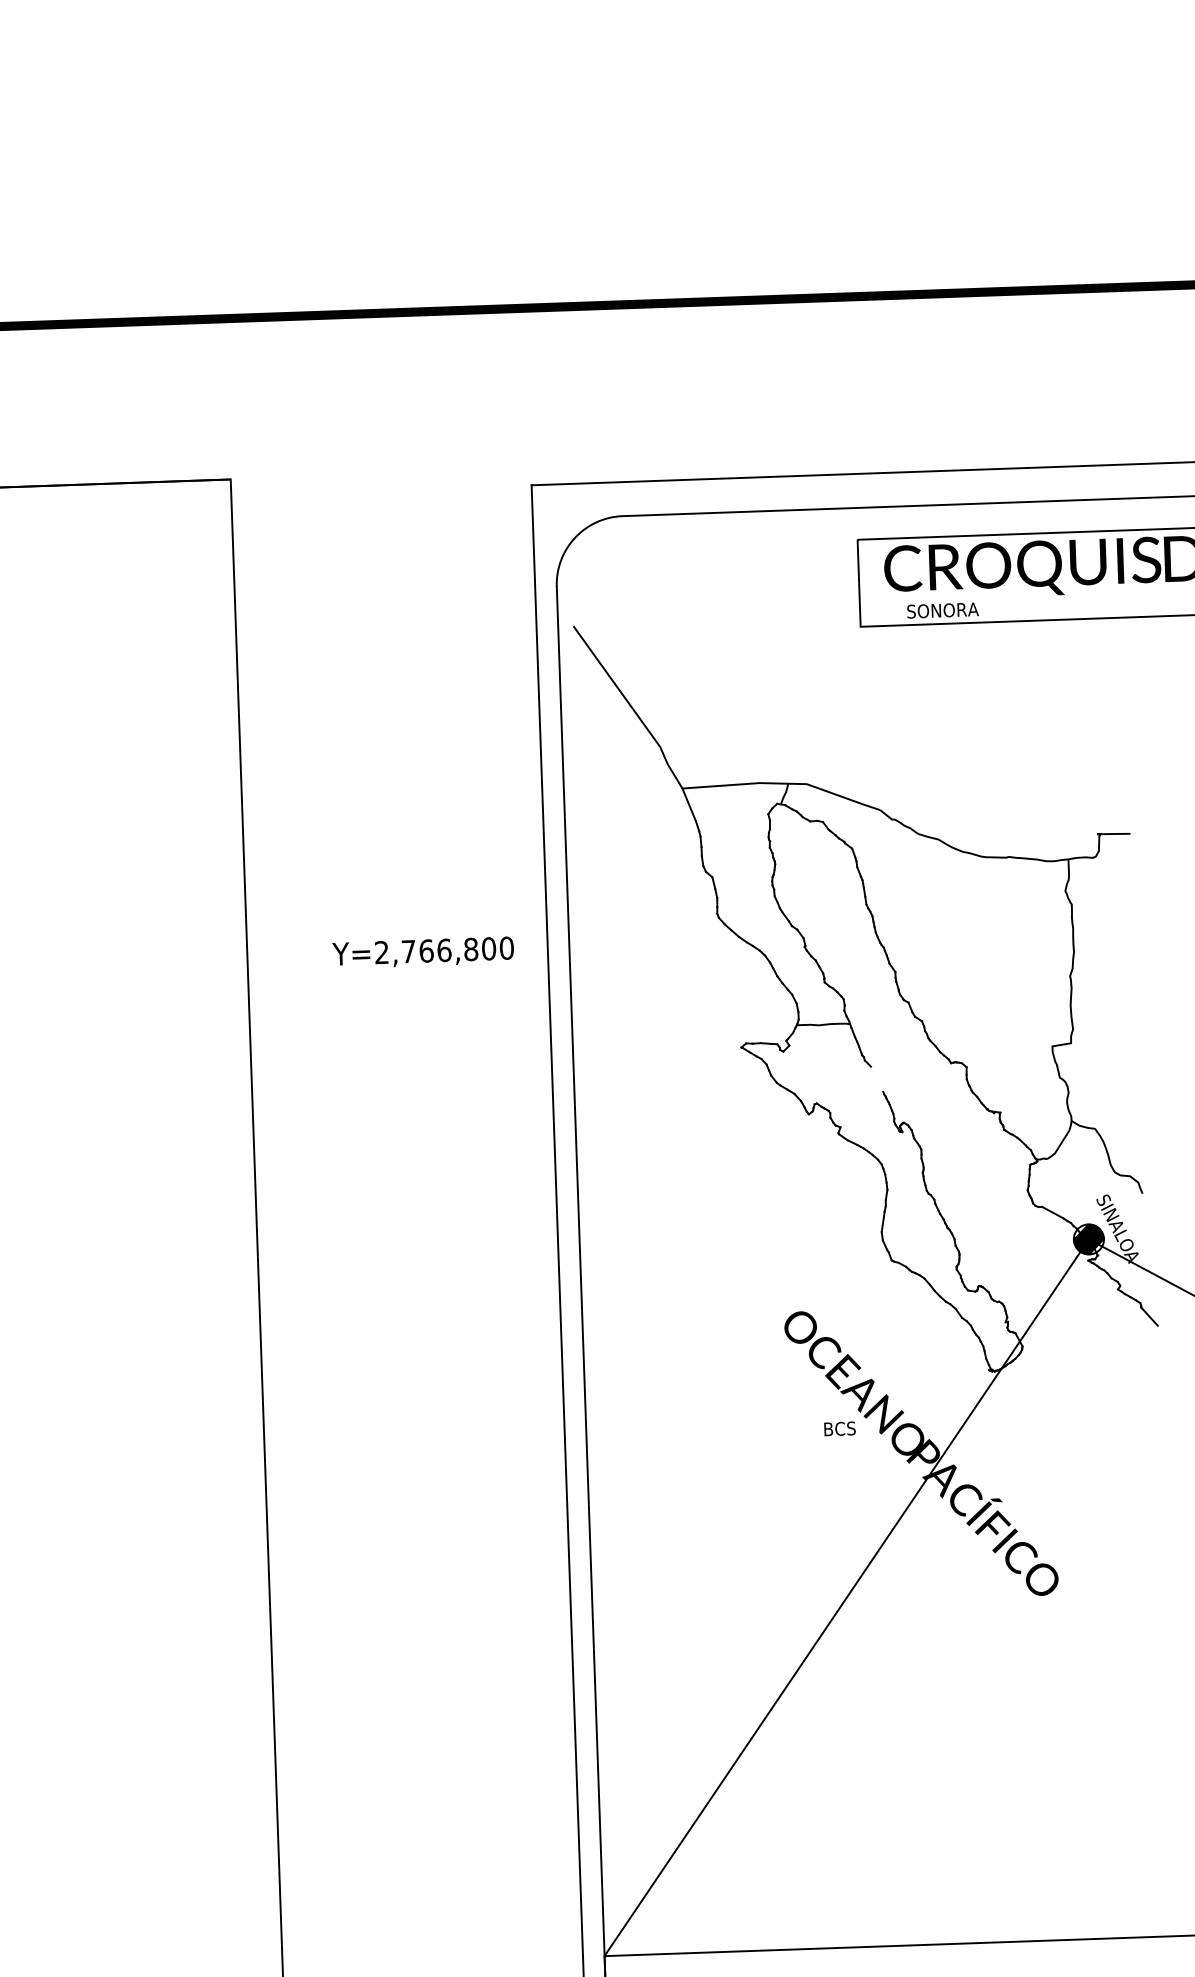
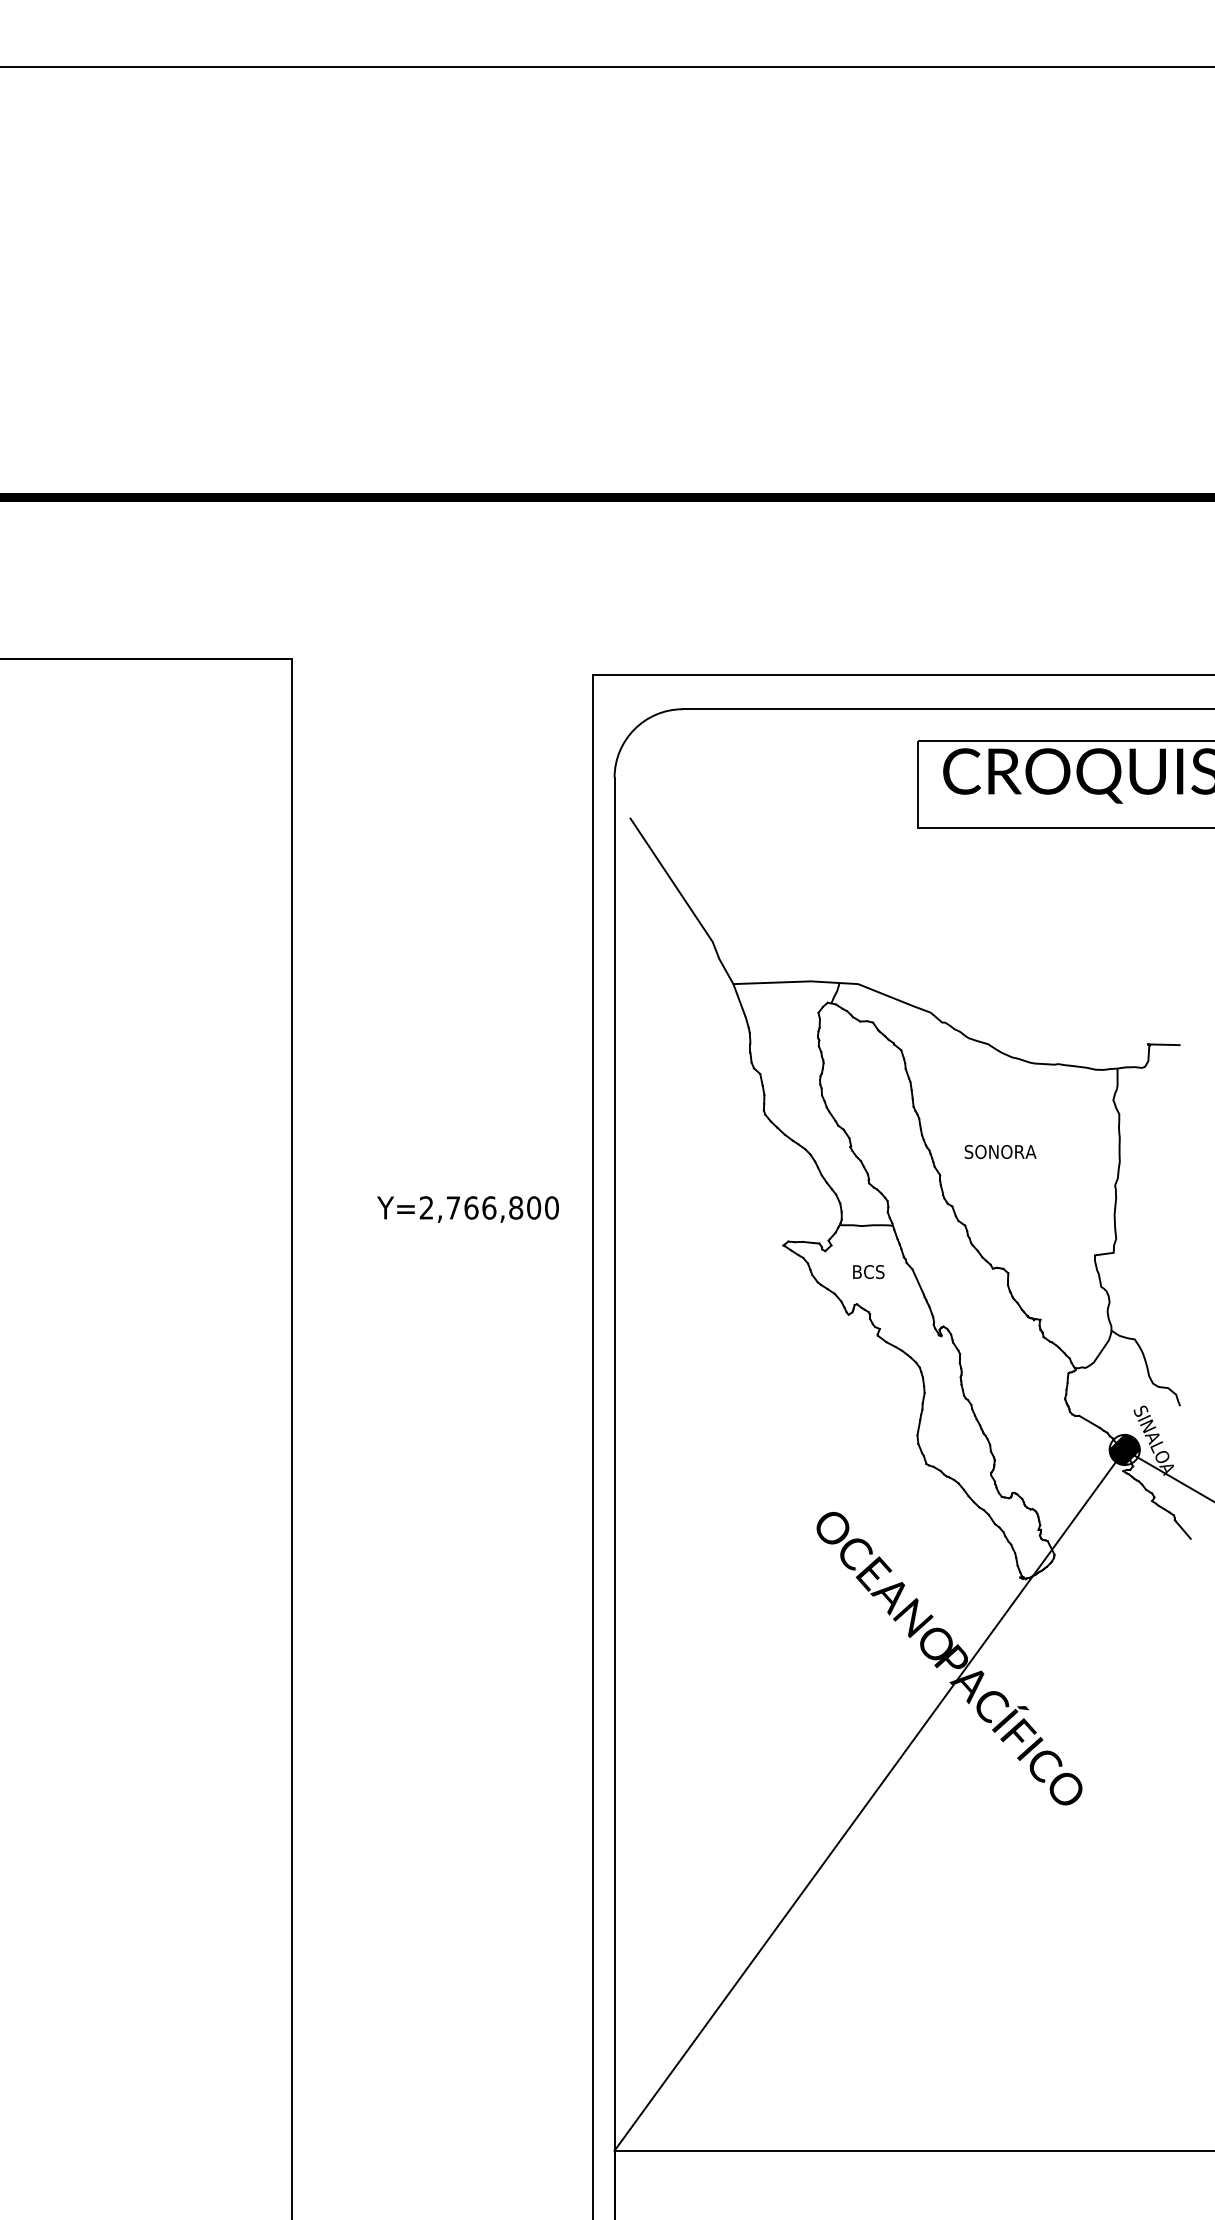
text: (942, 610) -> (1000, 1151), moved
text: (422, 952) -> (467, 1209), moved
line: (876, 1078) -> (917, 1281), added
text: (839, 1429) -> (868, 1272), moved

